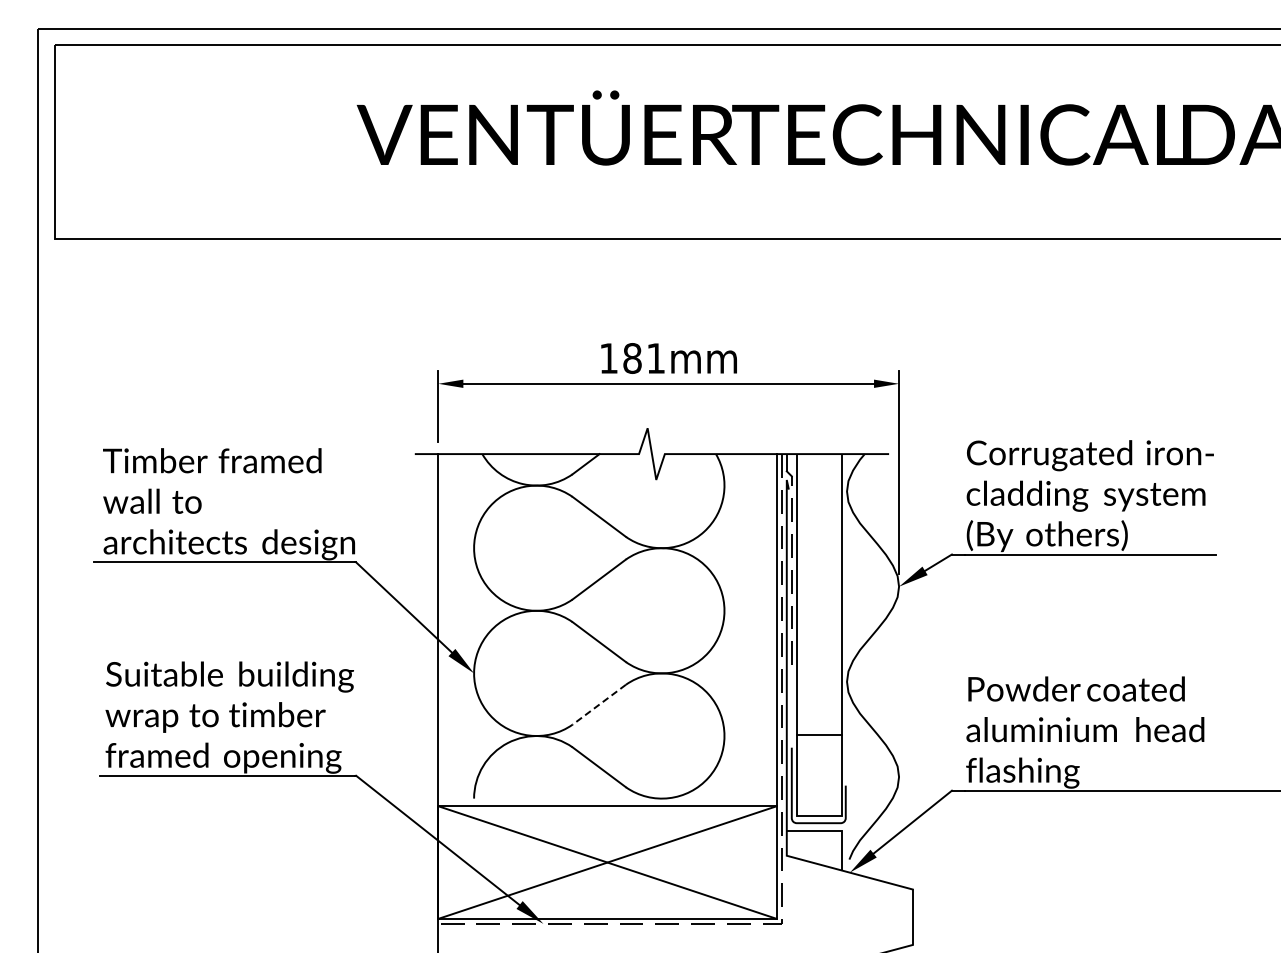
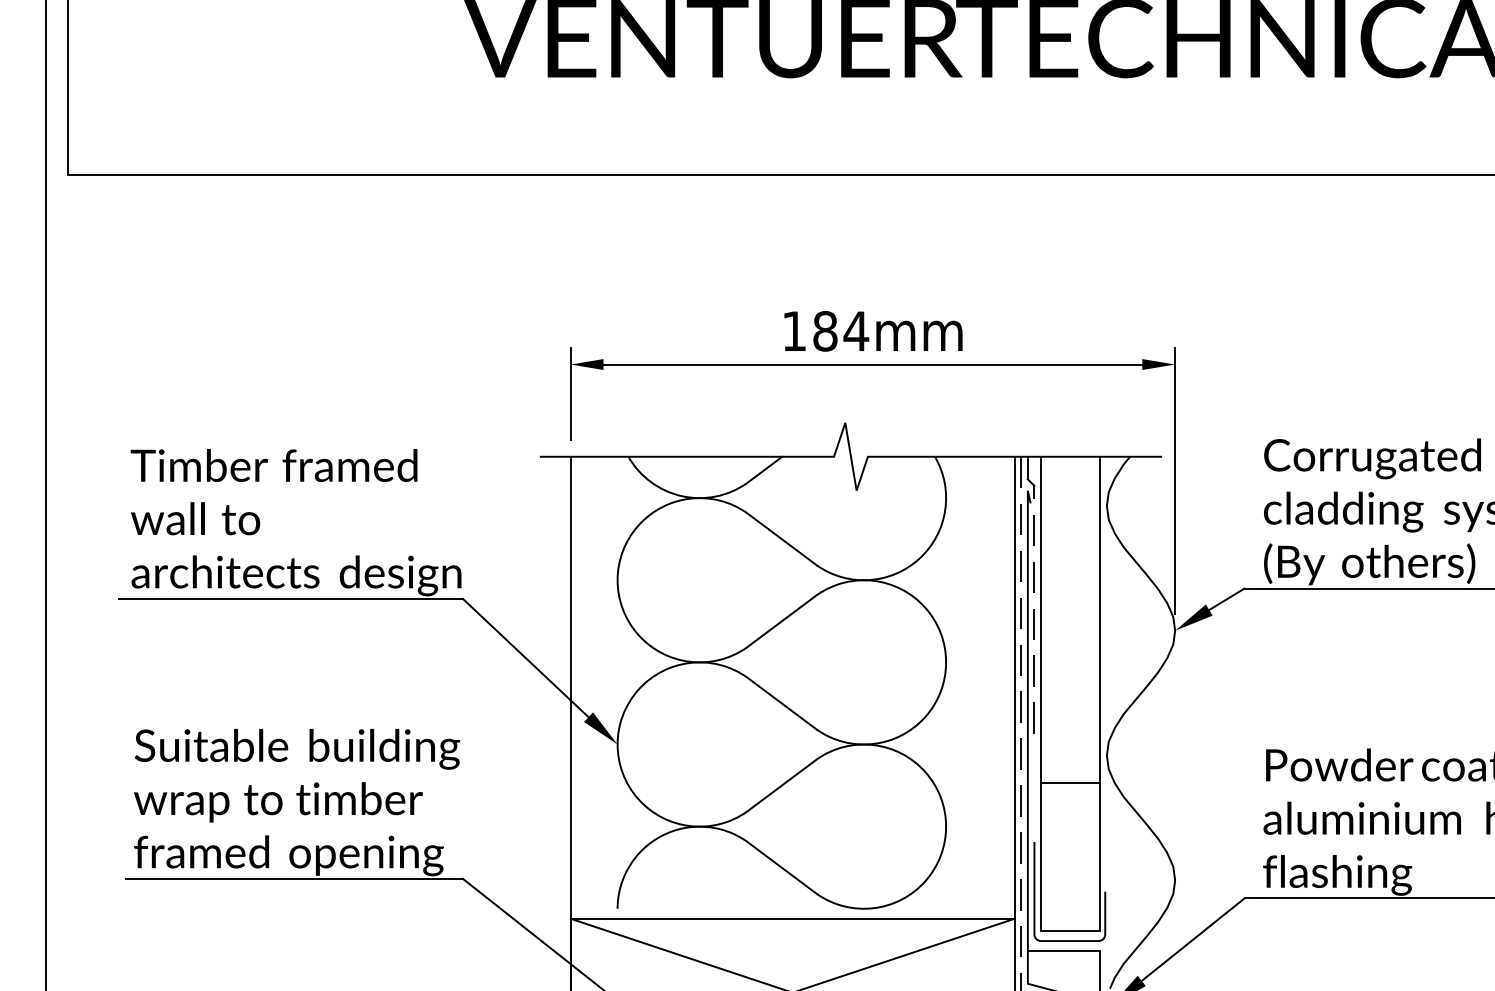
text: (655, 358) -> (855, 331), 181mm -> 184mm
line: (598, 705) -> (780, 786), dashed -> solid
line: (819, 735) -> (1070, 783), moved

